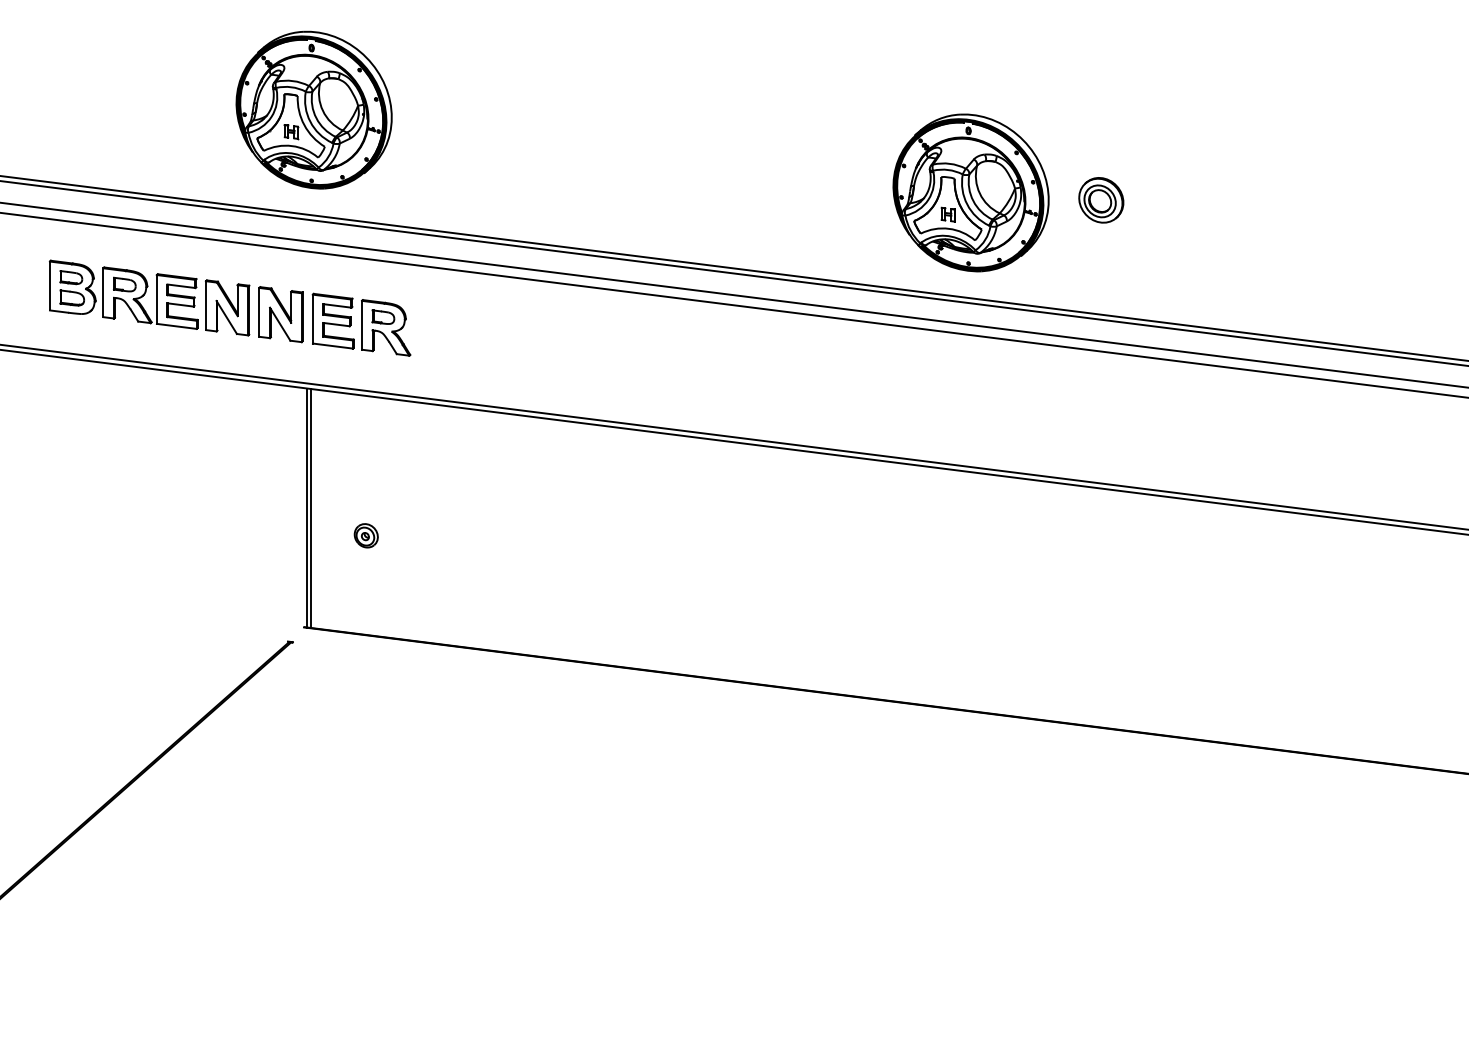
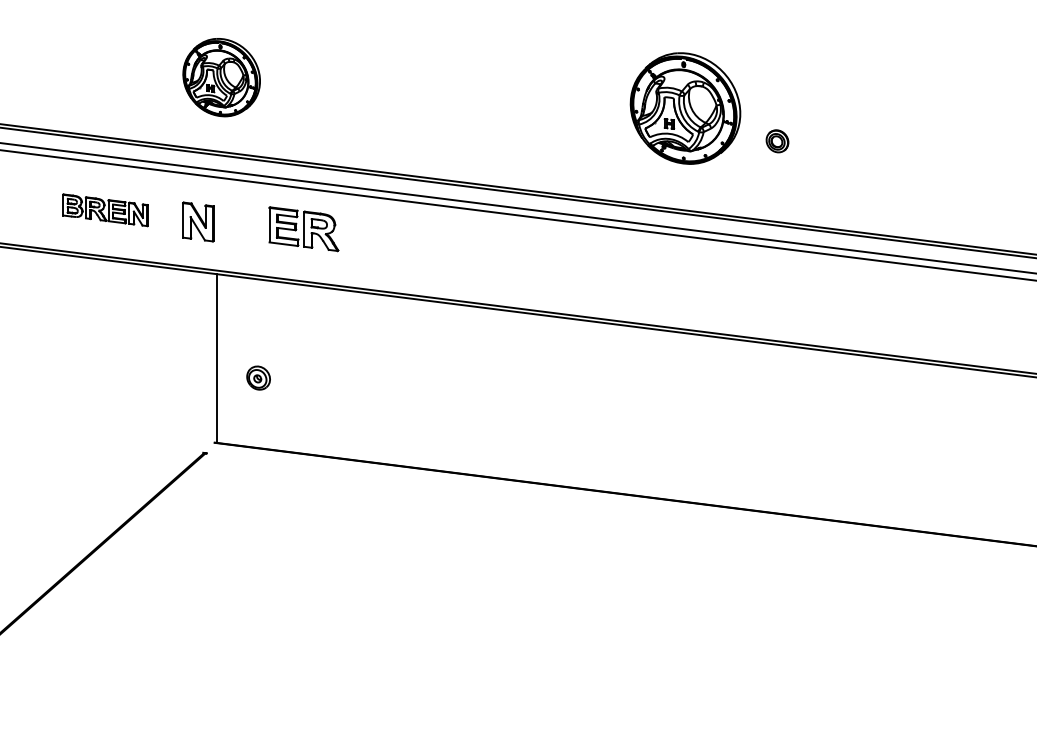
part: (313, 109) -> (221, 77), size x0.7
part: (970, 192) -> (685, 108), moved
part: (1101, 200) -> (777, 141), size x0.7
part: (149, 297) -> (105, 209), size x0.6
part: (361, 324) -> (303, 228), moved
line: (310, 507) -> (219, 358), removed
part: (365, 535) -> (257, 377), size x1.4

